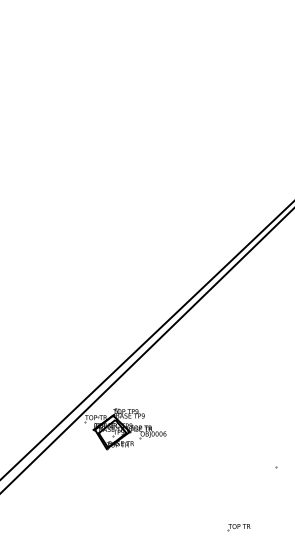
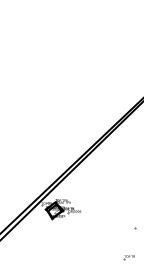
part: (236, 528) -> (128, 257), moved

